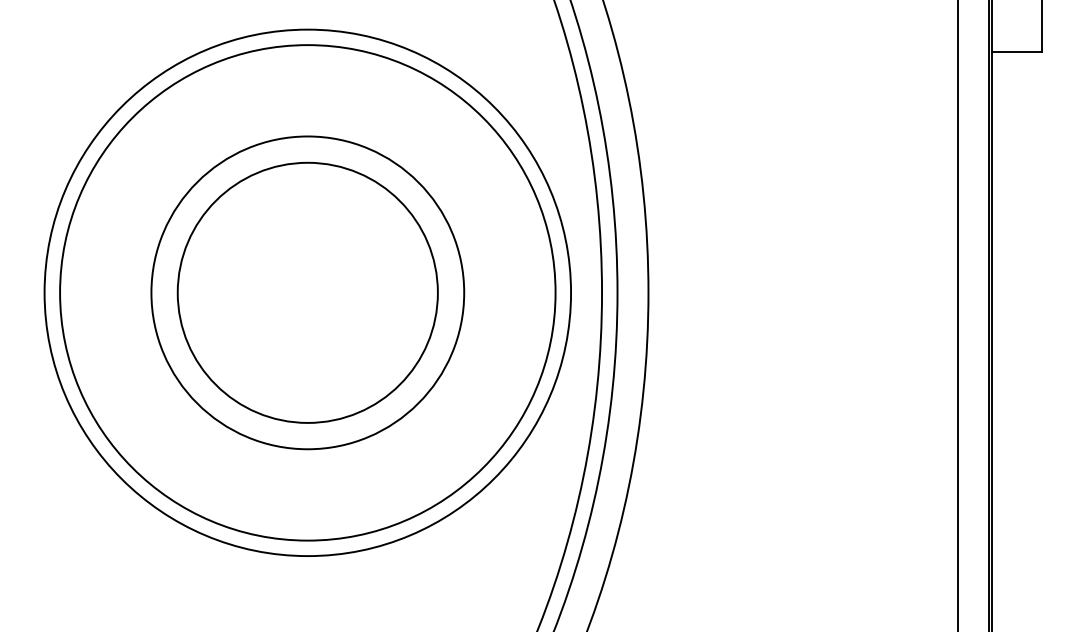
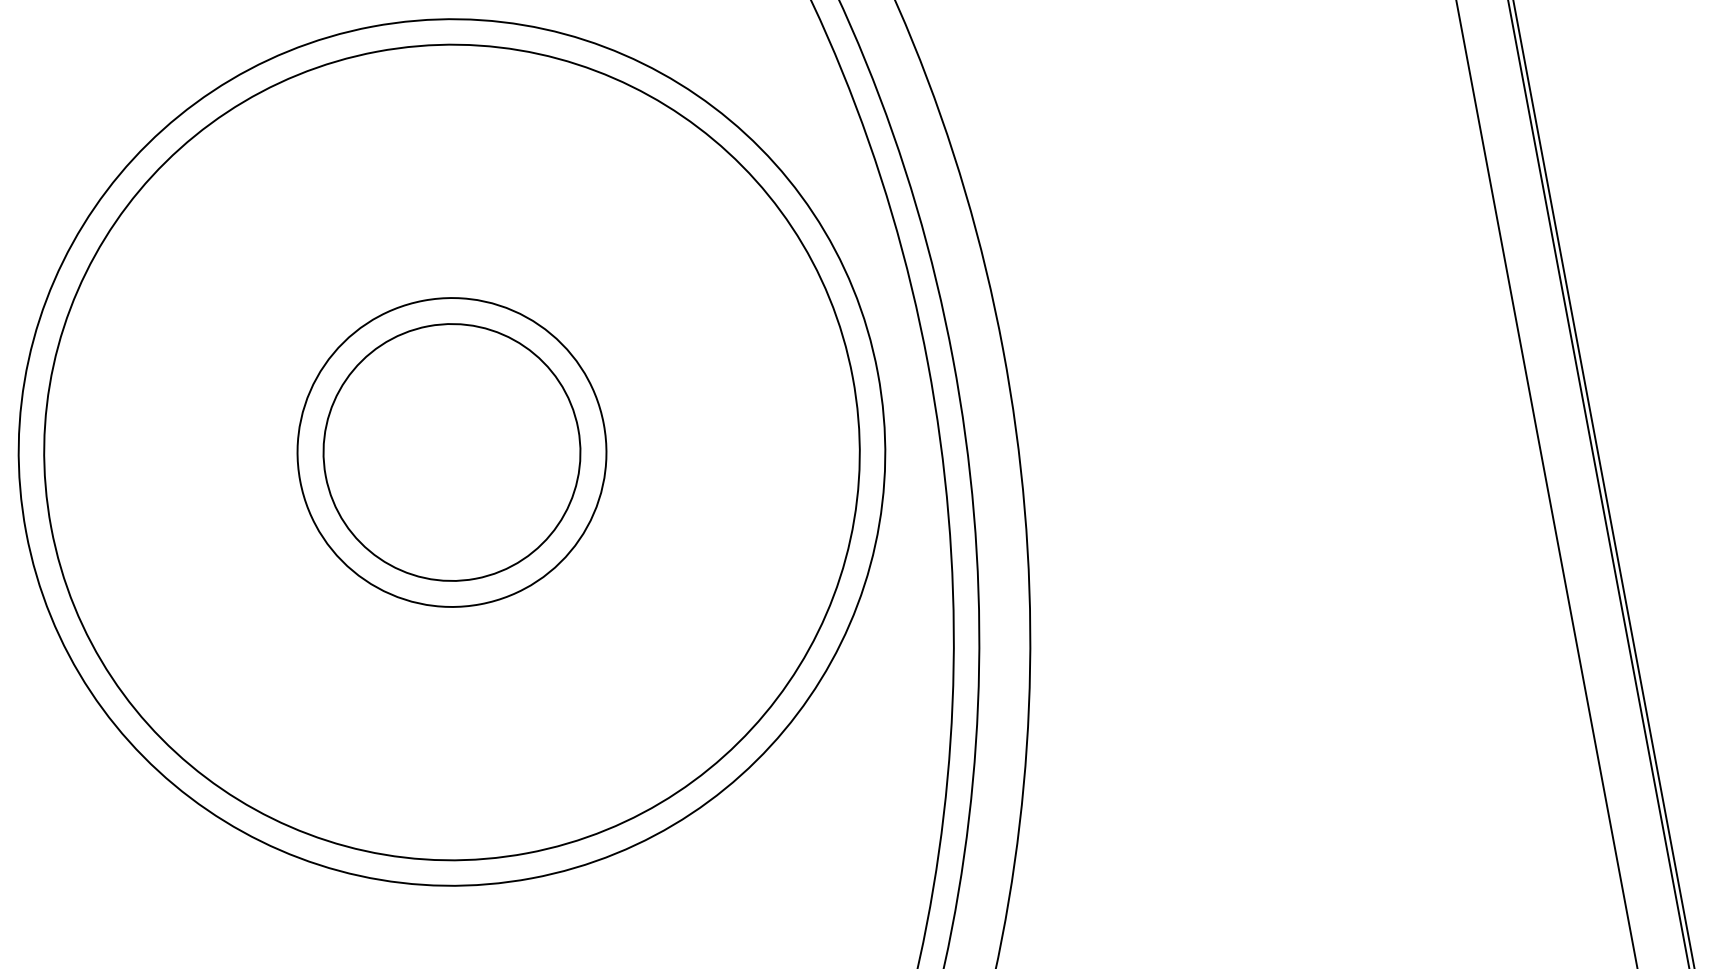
circle: (307, 292) -> (451, 452), size x0.6
circle: (307, 292) -> (451, 452), size x0.6

